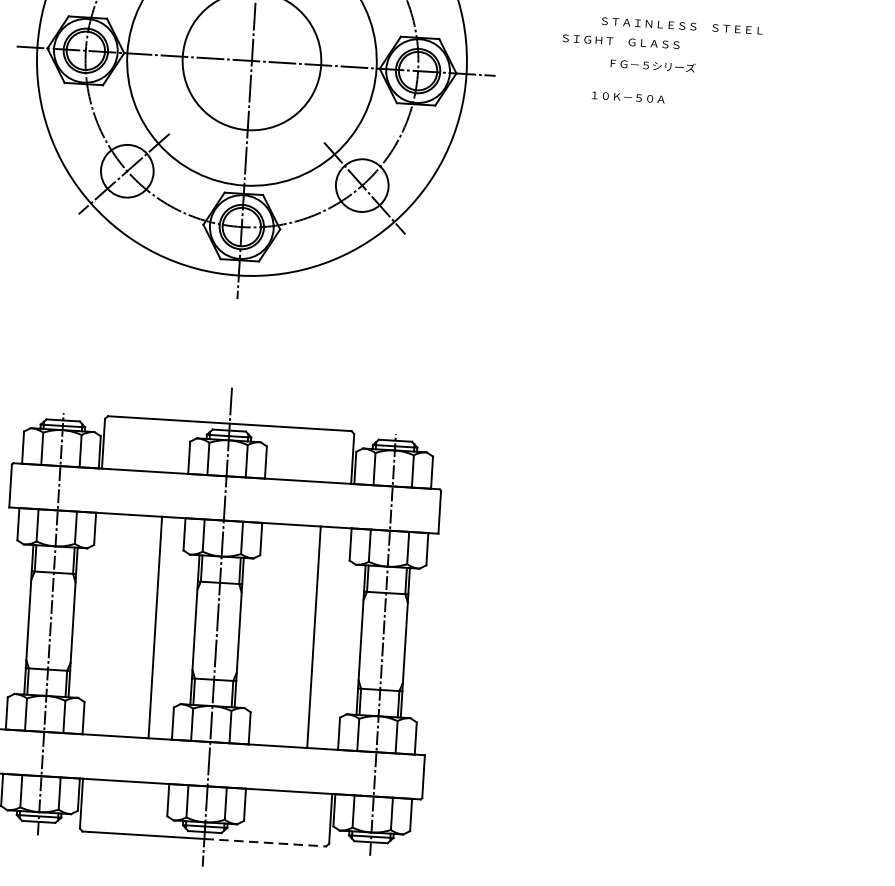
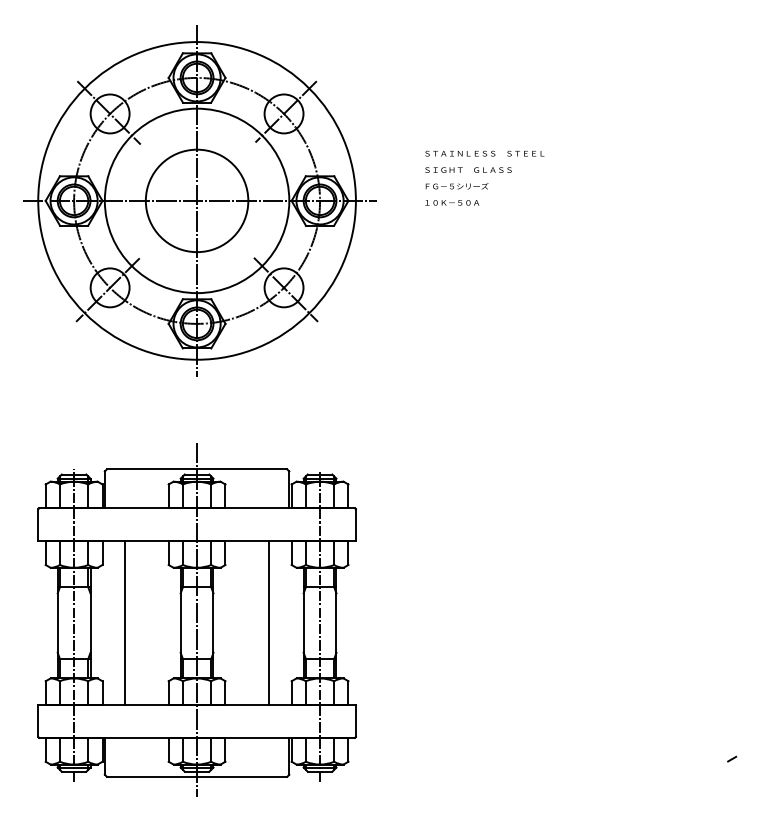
text: (681, 25) -> (484, 153), moved
text: (652, 65) -> (456, 186), moved
text: (628, 97) -> (452, 202), moved
line: (155, 628) -> (125, 623), moved
line: (265, 842) -> (242, 776), dashed -> solid

